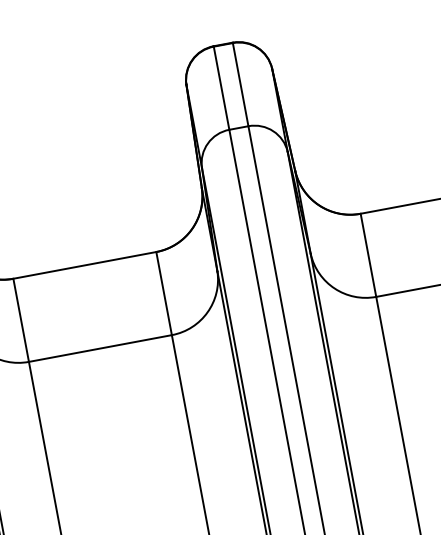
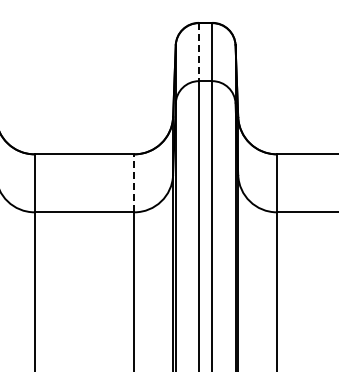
line: (222, 88) -> (199, 52), solid -> dashed
line: (164, 293) -> (134, 183), solid -> dashed

